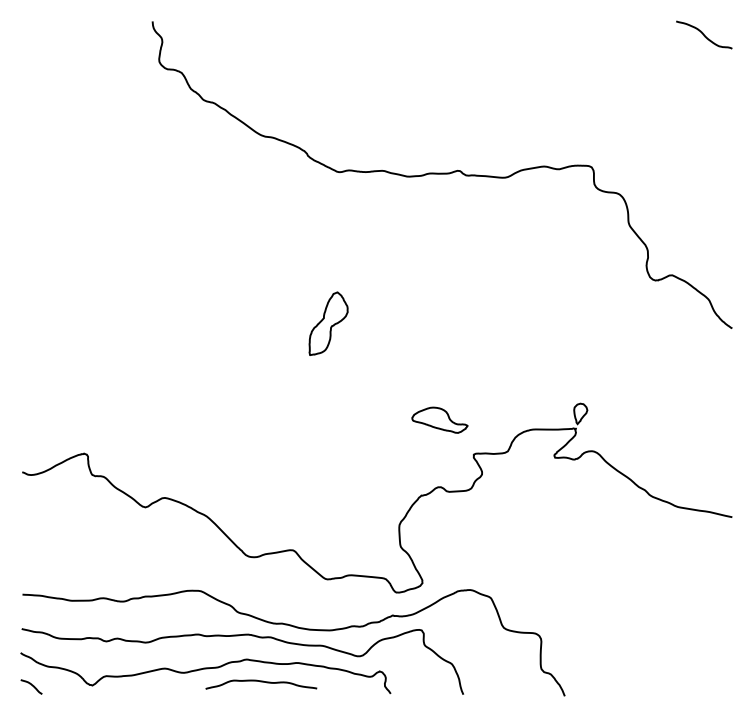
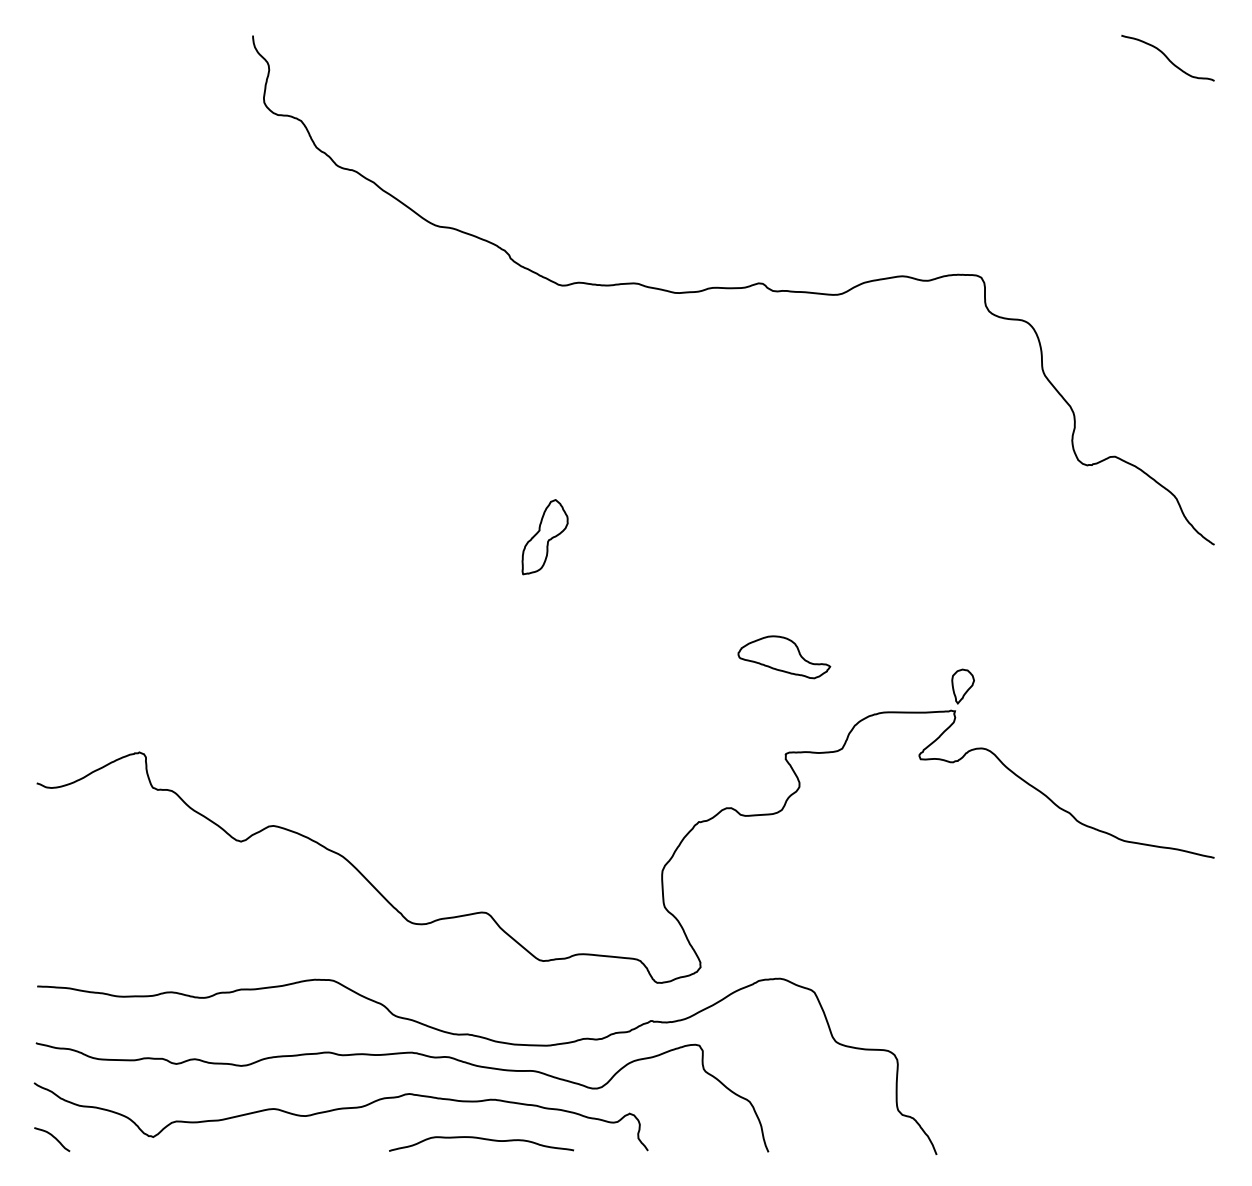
part: (328, 323) -> (544, 536), size x0.71
part: (439, 419) -> (783, 656), moved
curve: (261, 682) -> (481, 1140), moved

